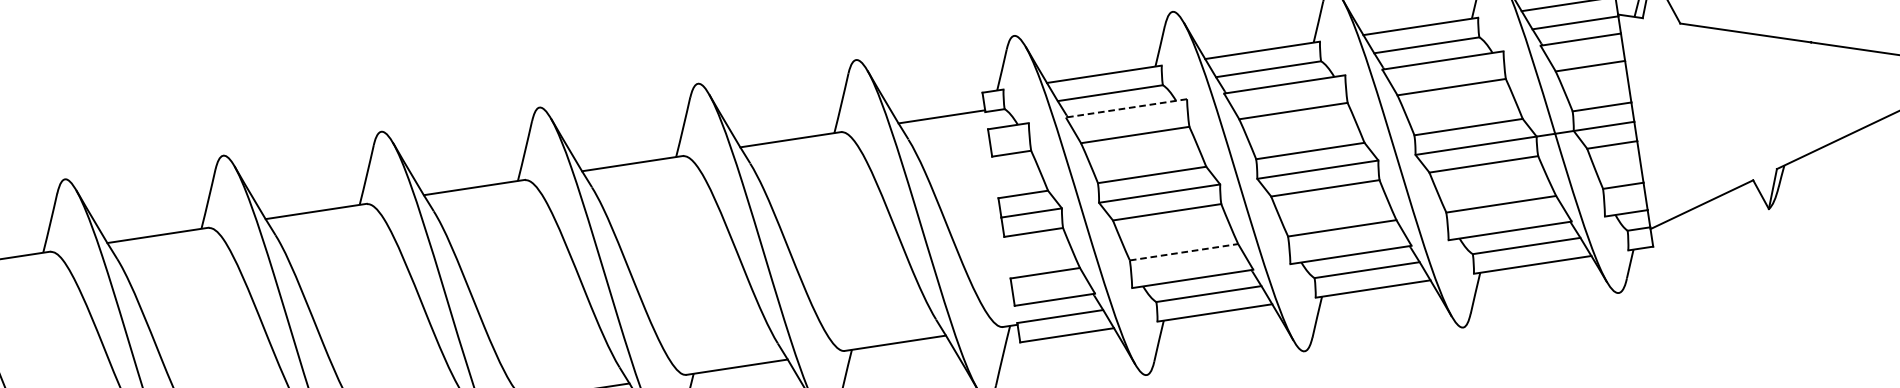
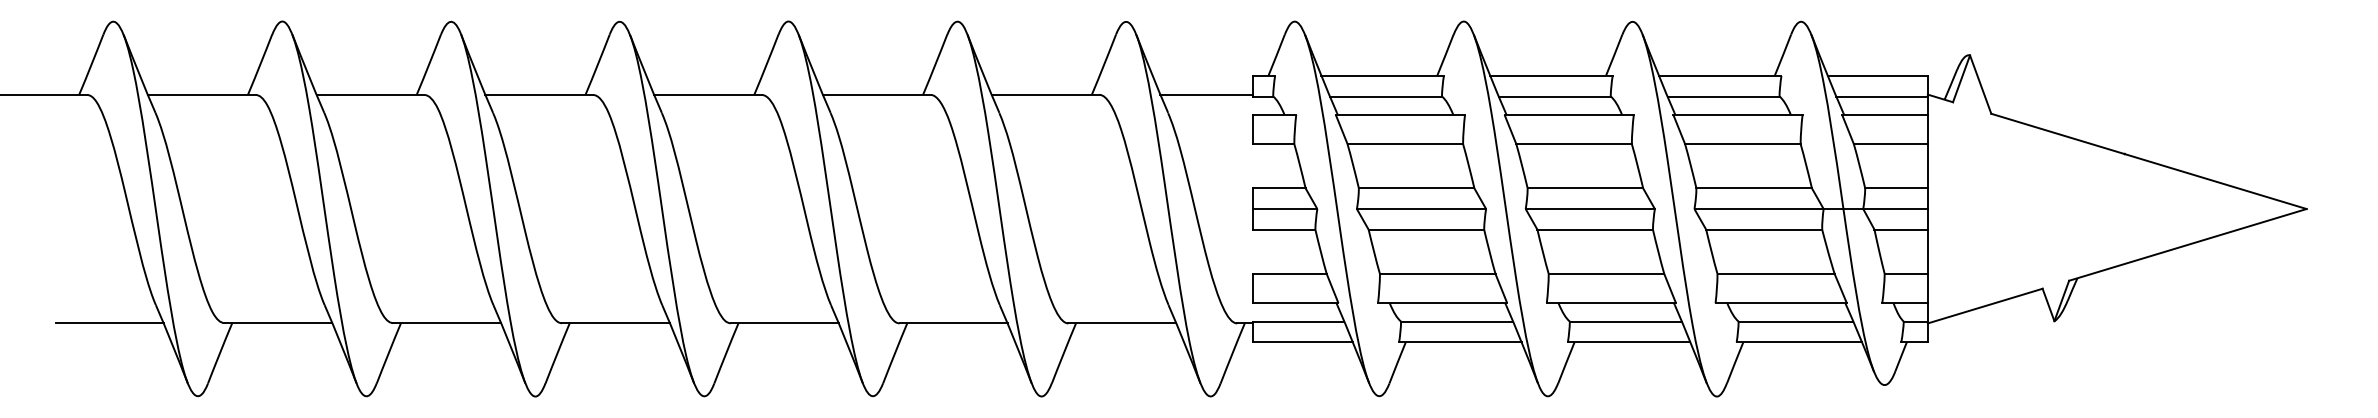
line: (1126, 107) -> (1400, 114), dashed -> solid
line: (1183, 252) -> (1437, 274), dashed -> solid

